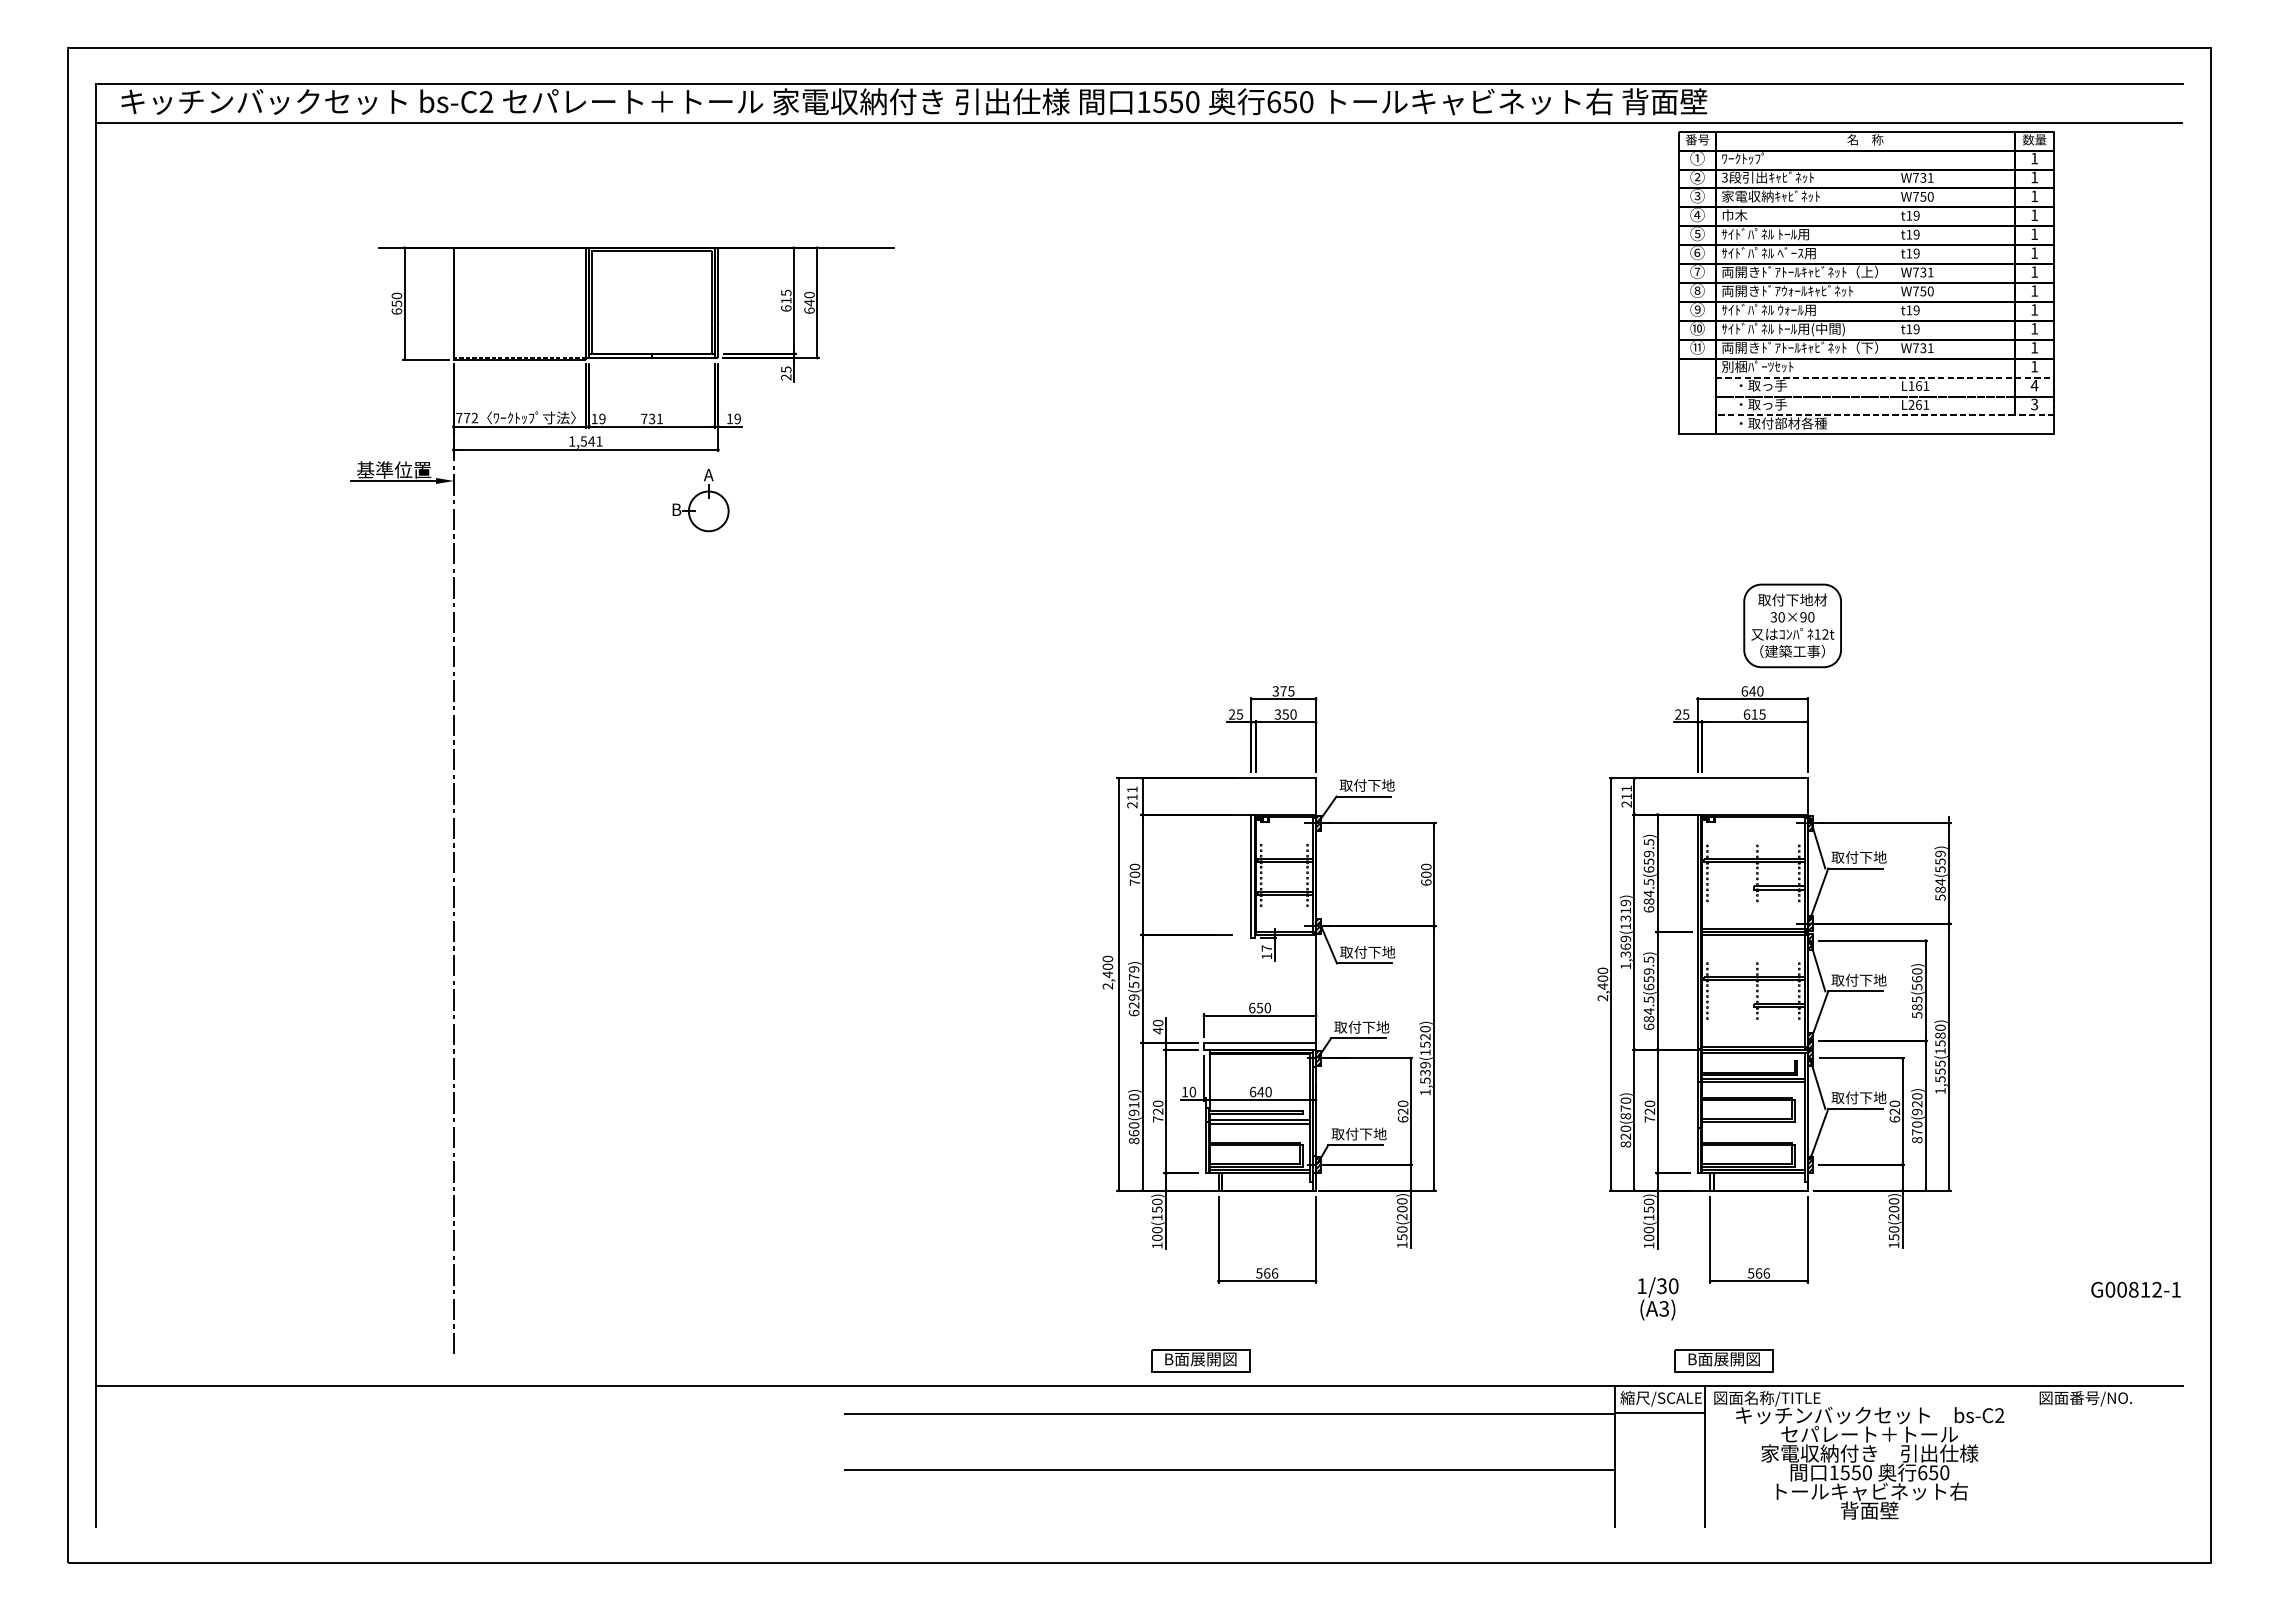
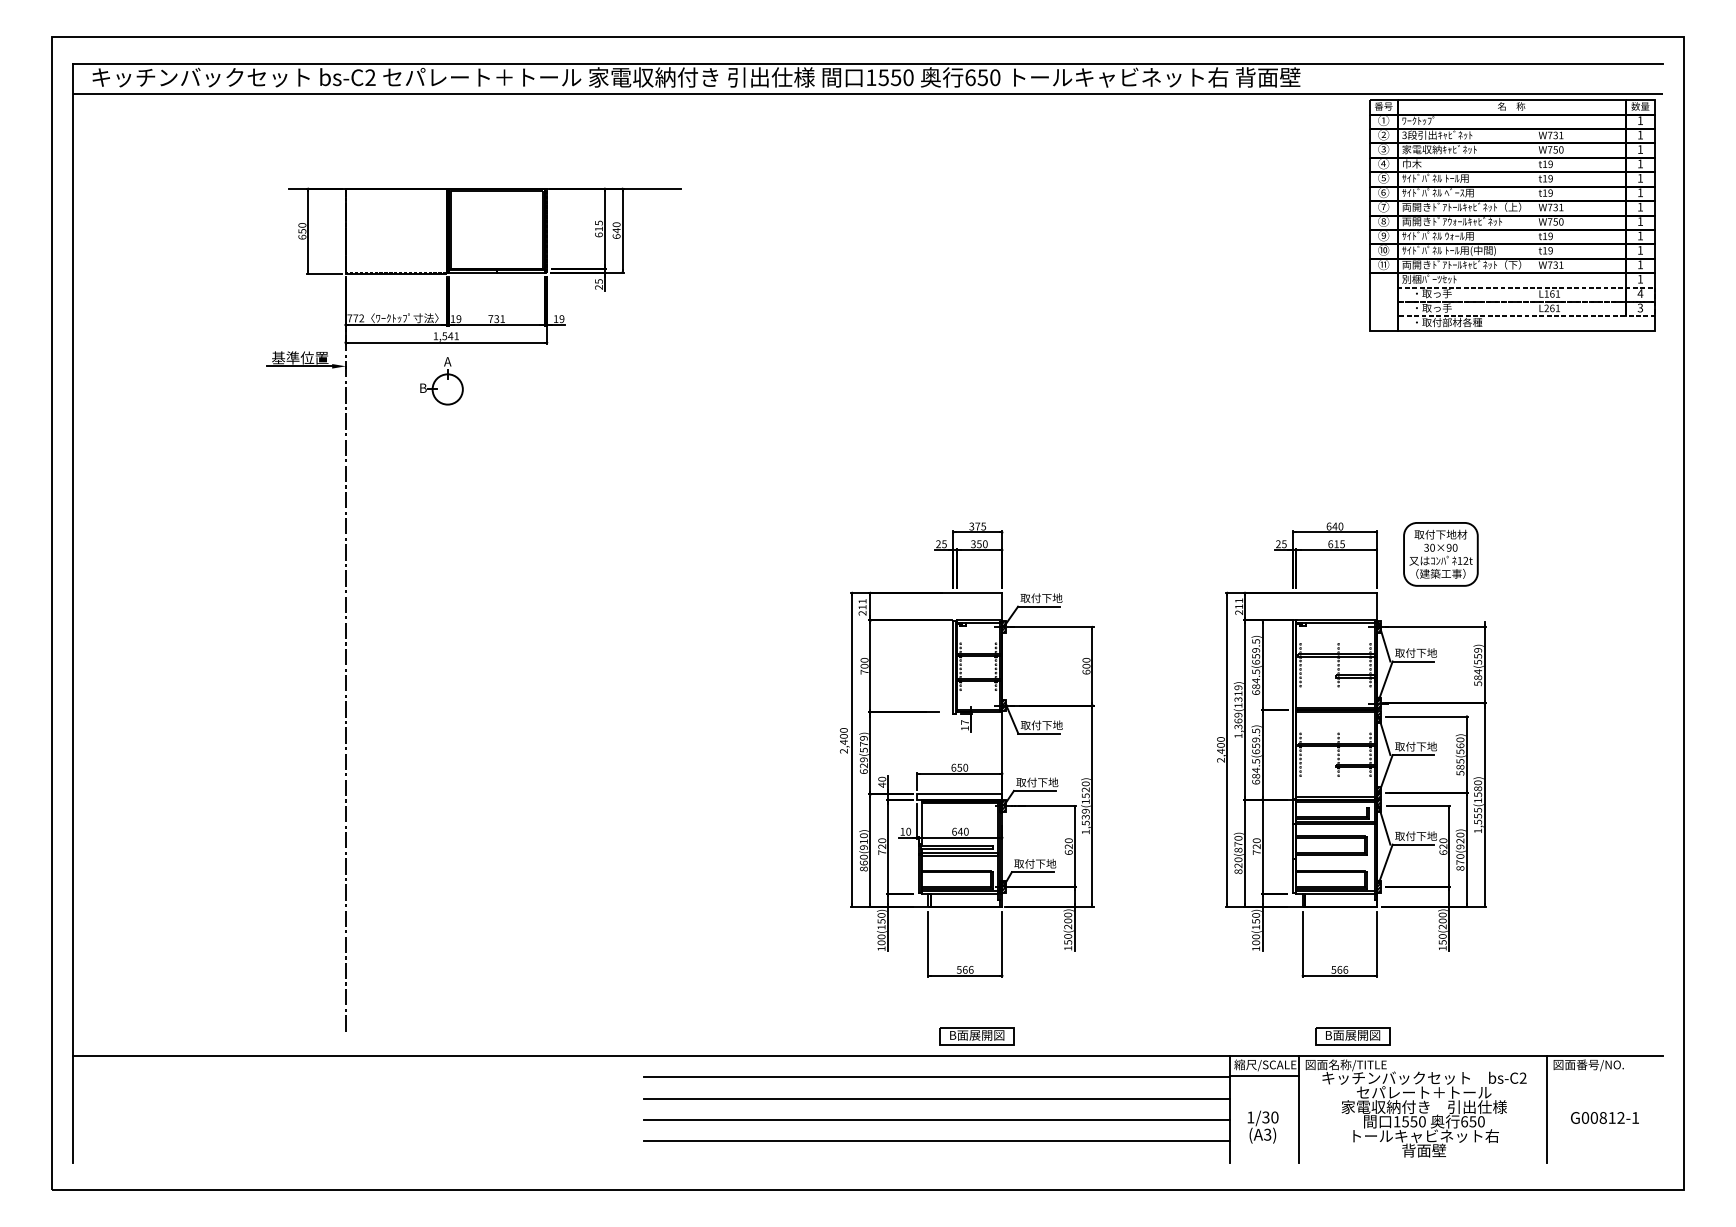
part: (1866, 282) -> (1512, 215), moved
part: (700, 500) -> (441, 381), moved
part: (1792, 625) -> (1440, 554), moved
text: (2135, 1289) -> (1604, 1117), moved
text: (1658, 1298) -> (1263, 1126), moved
part: (1200, 1360) -> (976, 1036), moved
part: (1723, 1360) -> (1352, 1036), moved
line: (1229, 1442) -> (936, 1098), added
line: (2031, 1456) -> (1547, 1109), added
line: (1229, 1498) -> (936, 1141), added

